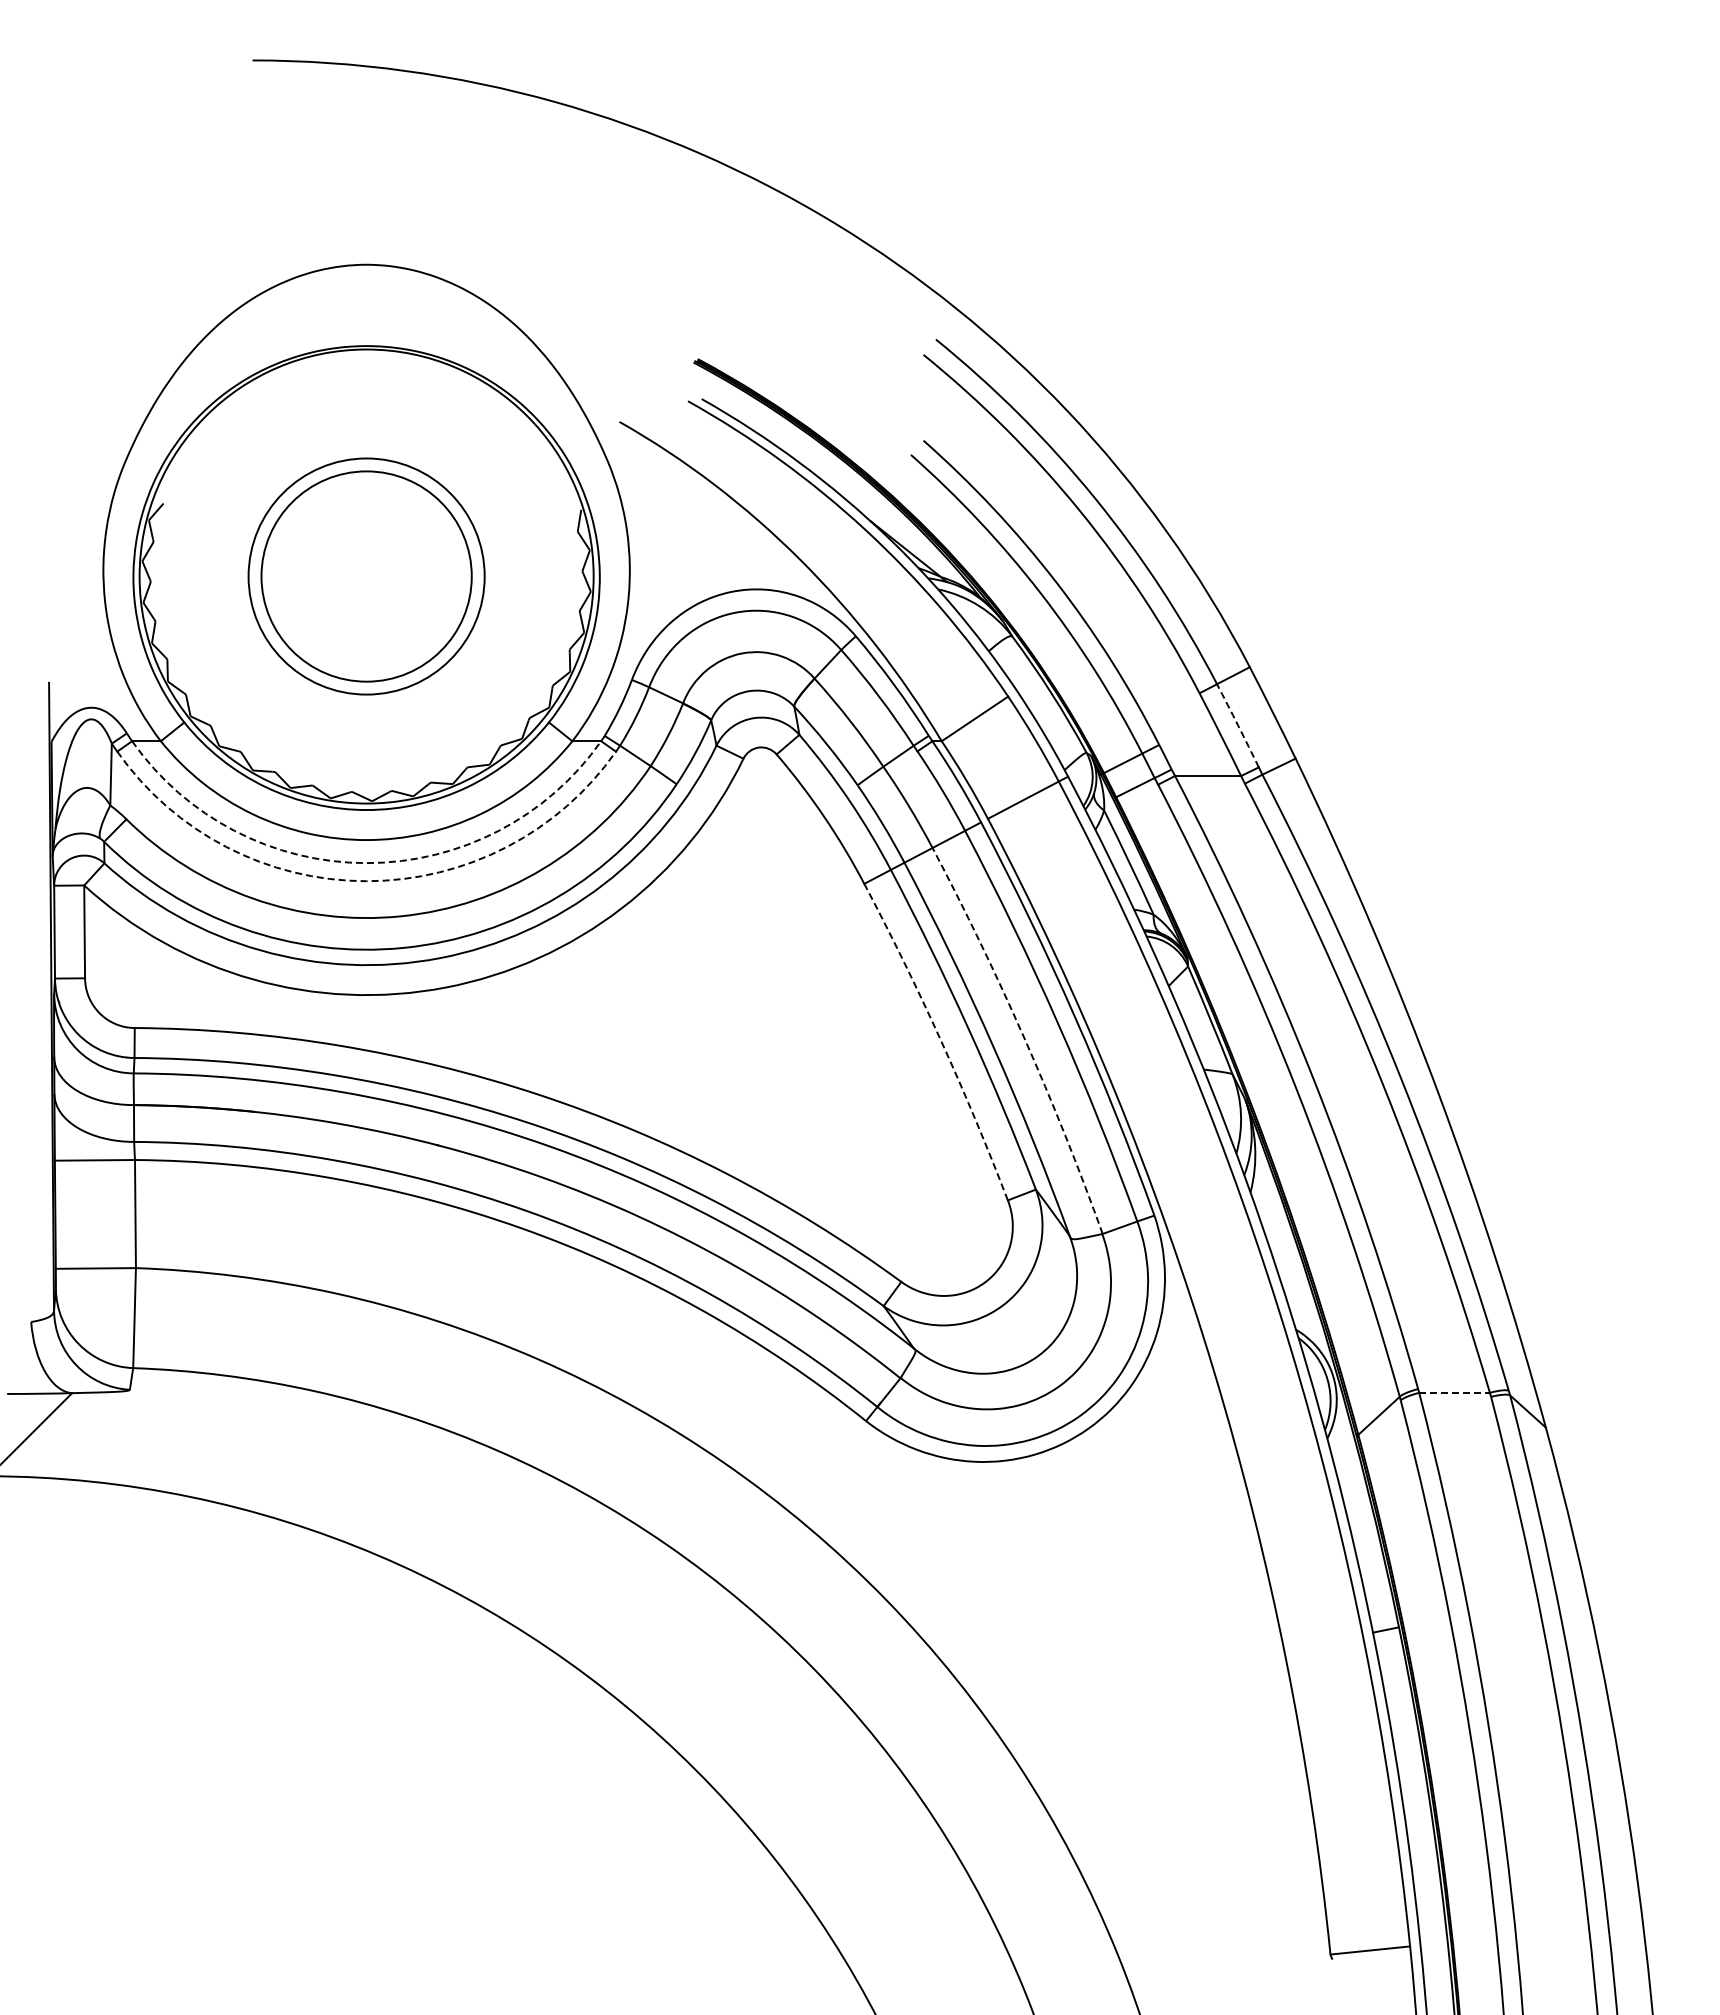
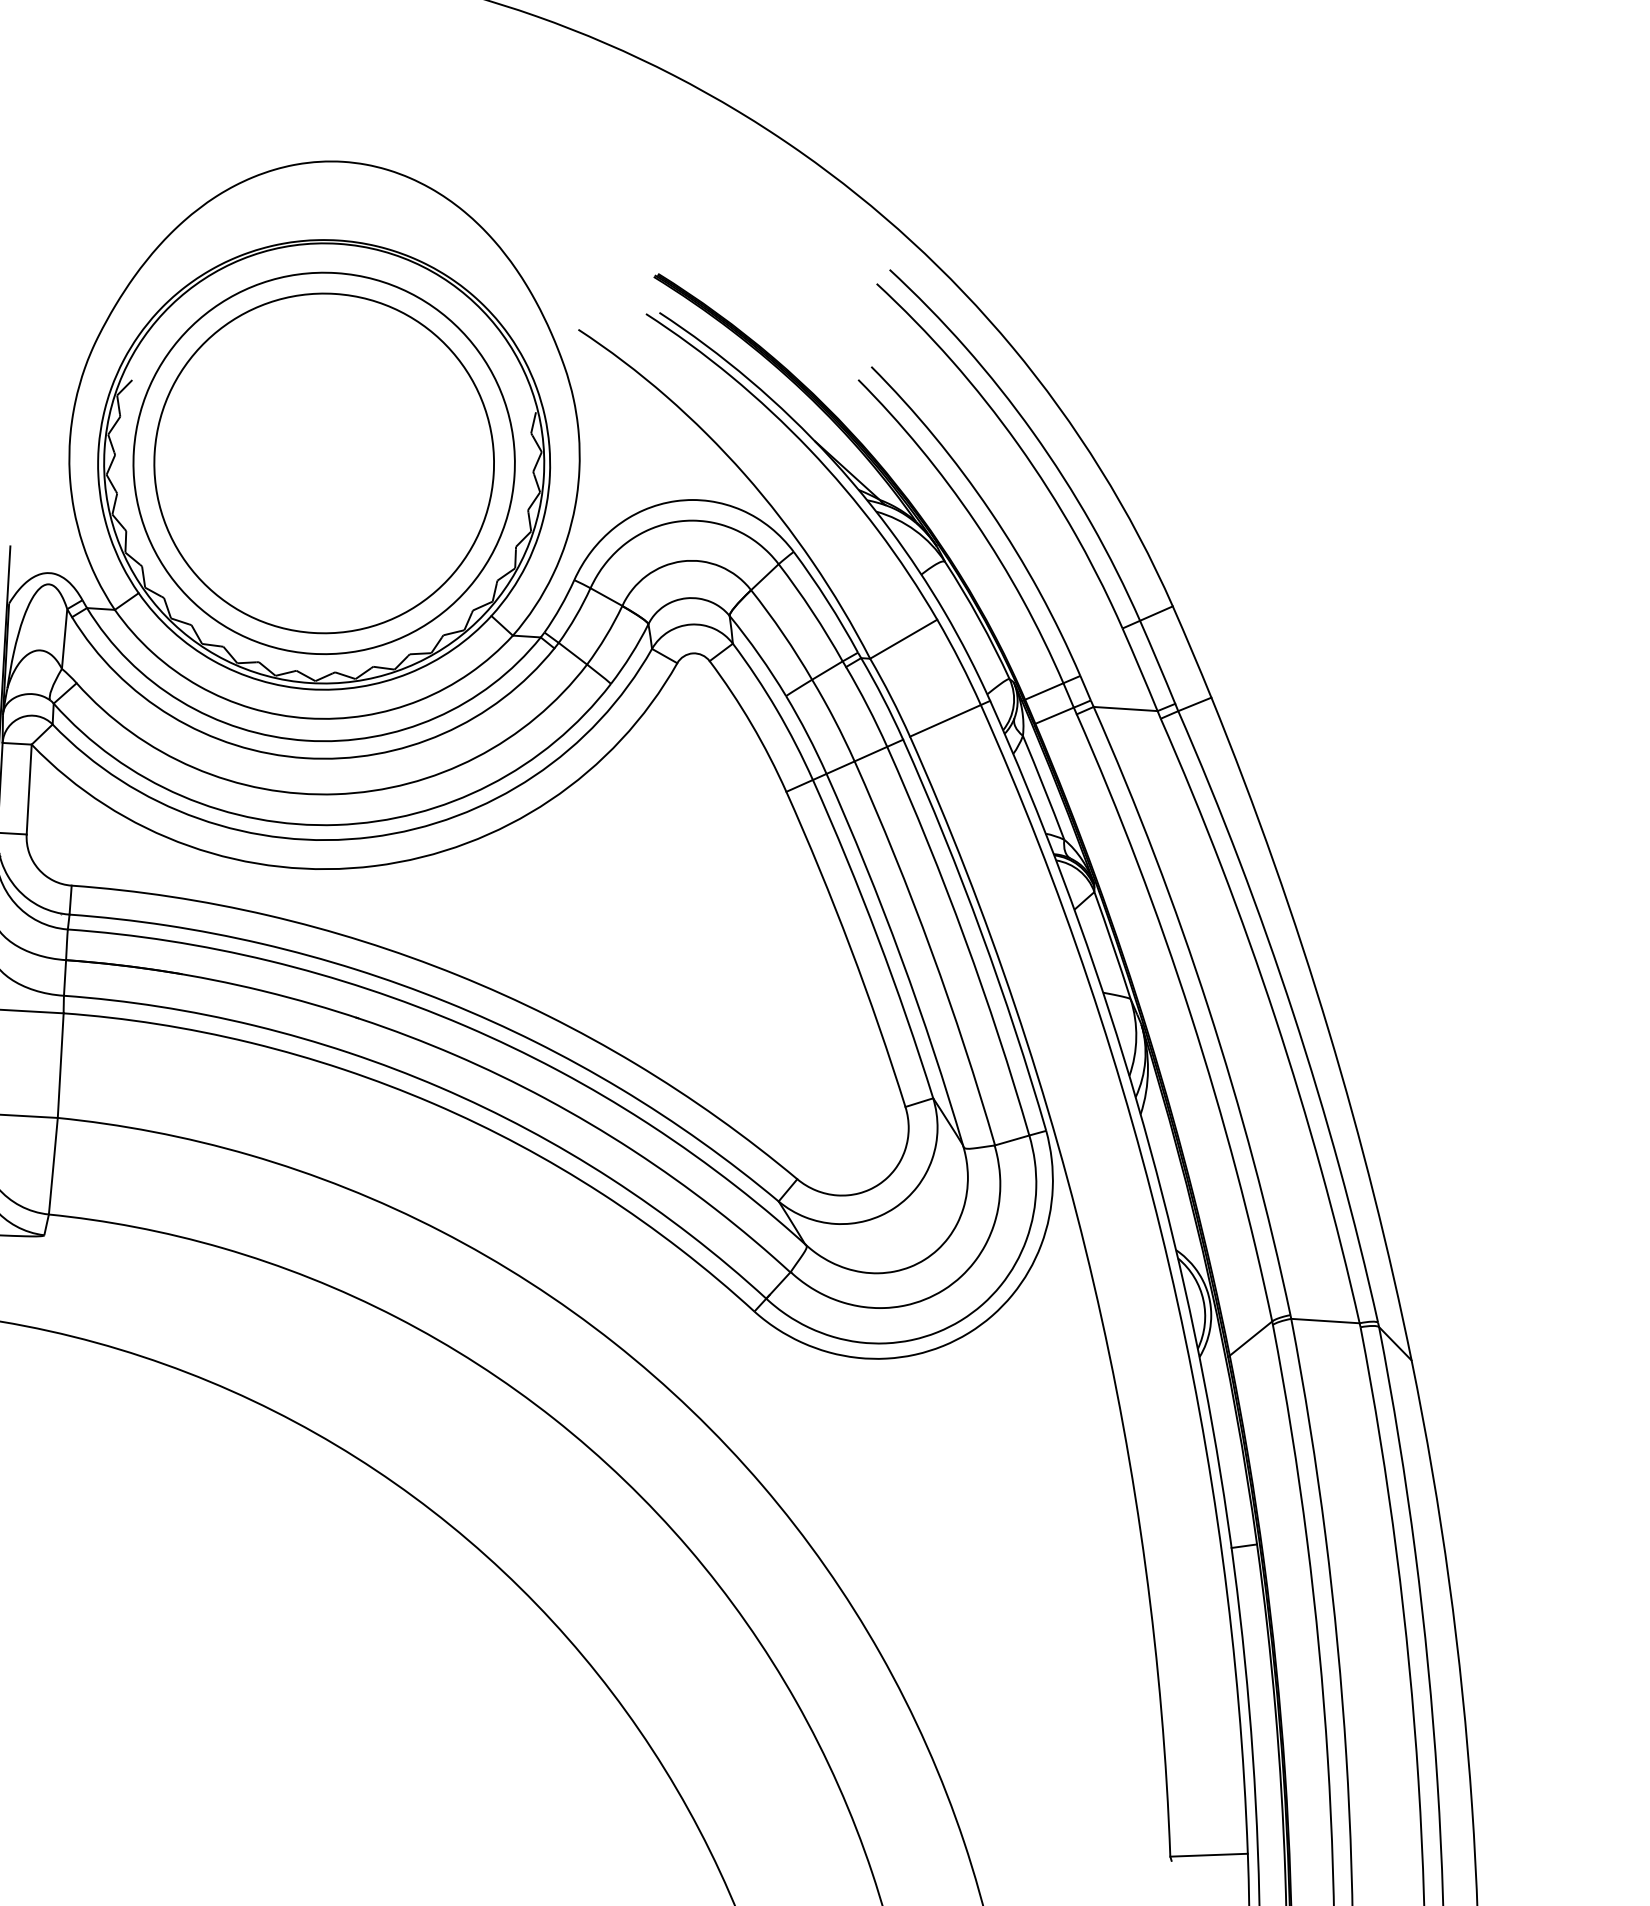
circle: (366, 576) -> (324, 463), size x1.67
circle: (366, 576) -> (324, 463), size x1.67
arc: (1238, 725) -> (1158, 662), dashed -> solid
arc: (366, 863) -> (306, 741), dashed -> solid
arc: (366, 881) -> (304, 758), dashed -> solid
arc: (1024, 1038) -> (931, 951), dashed -> solid
arc: (940, 1040) -> (850, 948), dashed -> solid
line: (1455, 1392) -> (1326, 1320), dashed -> solid

